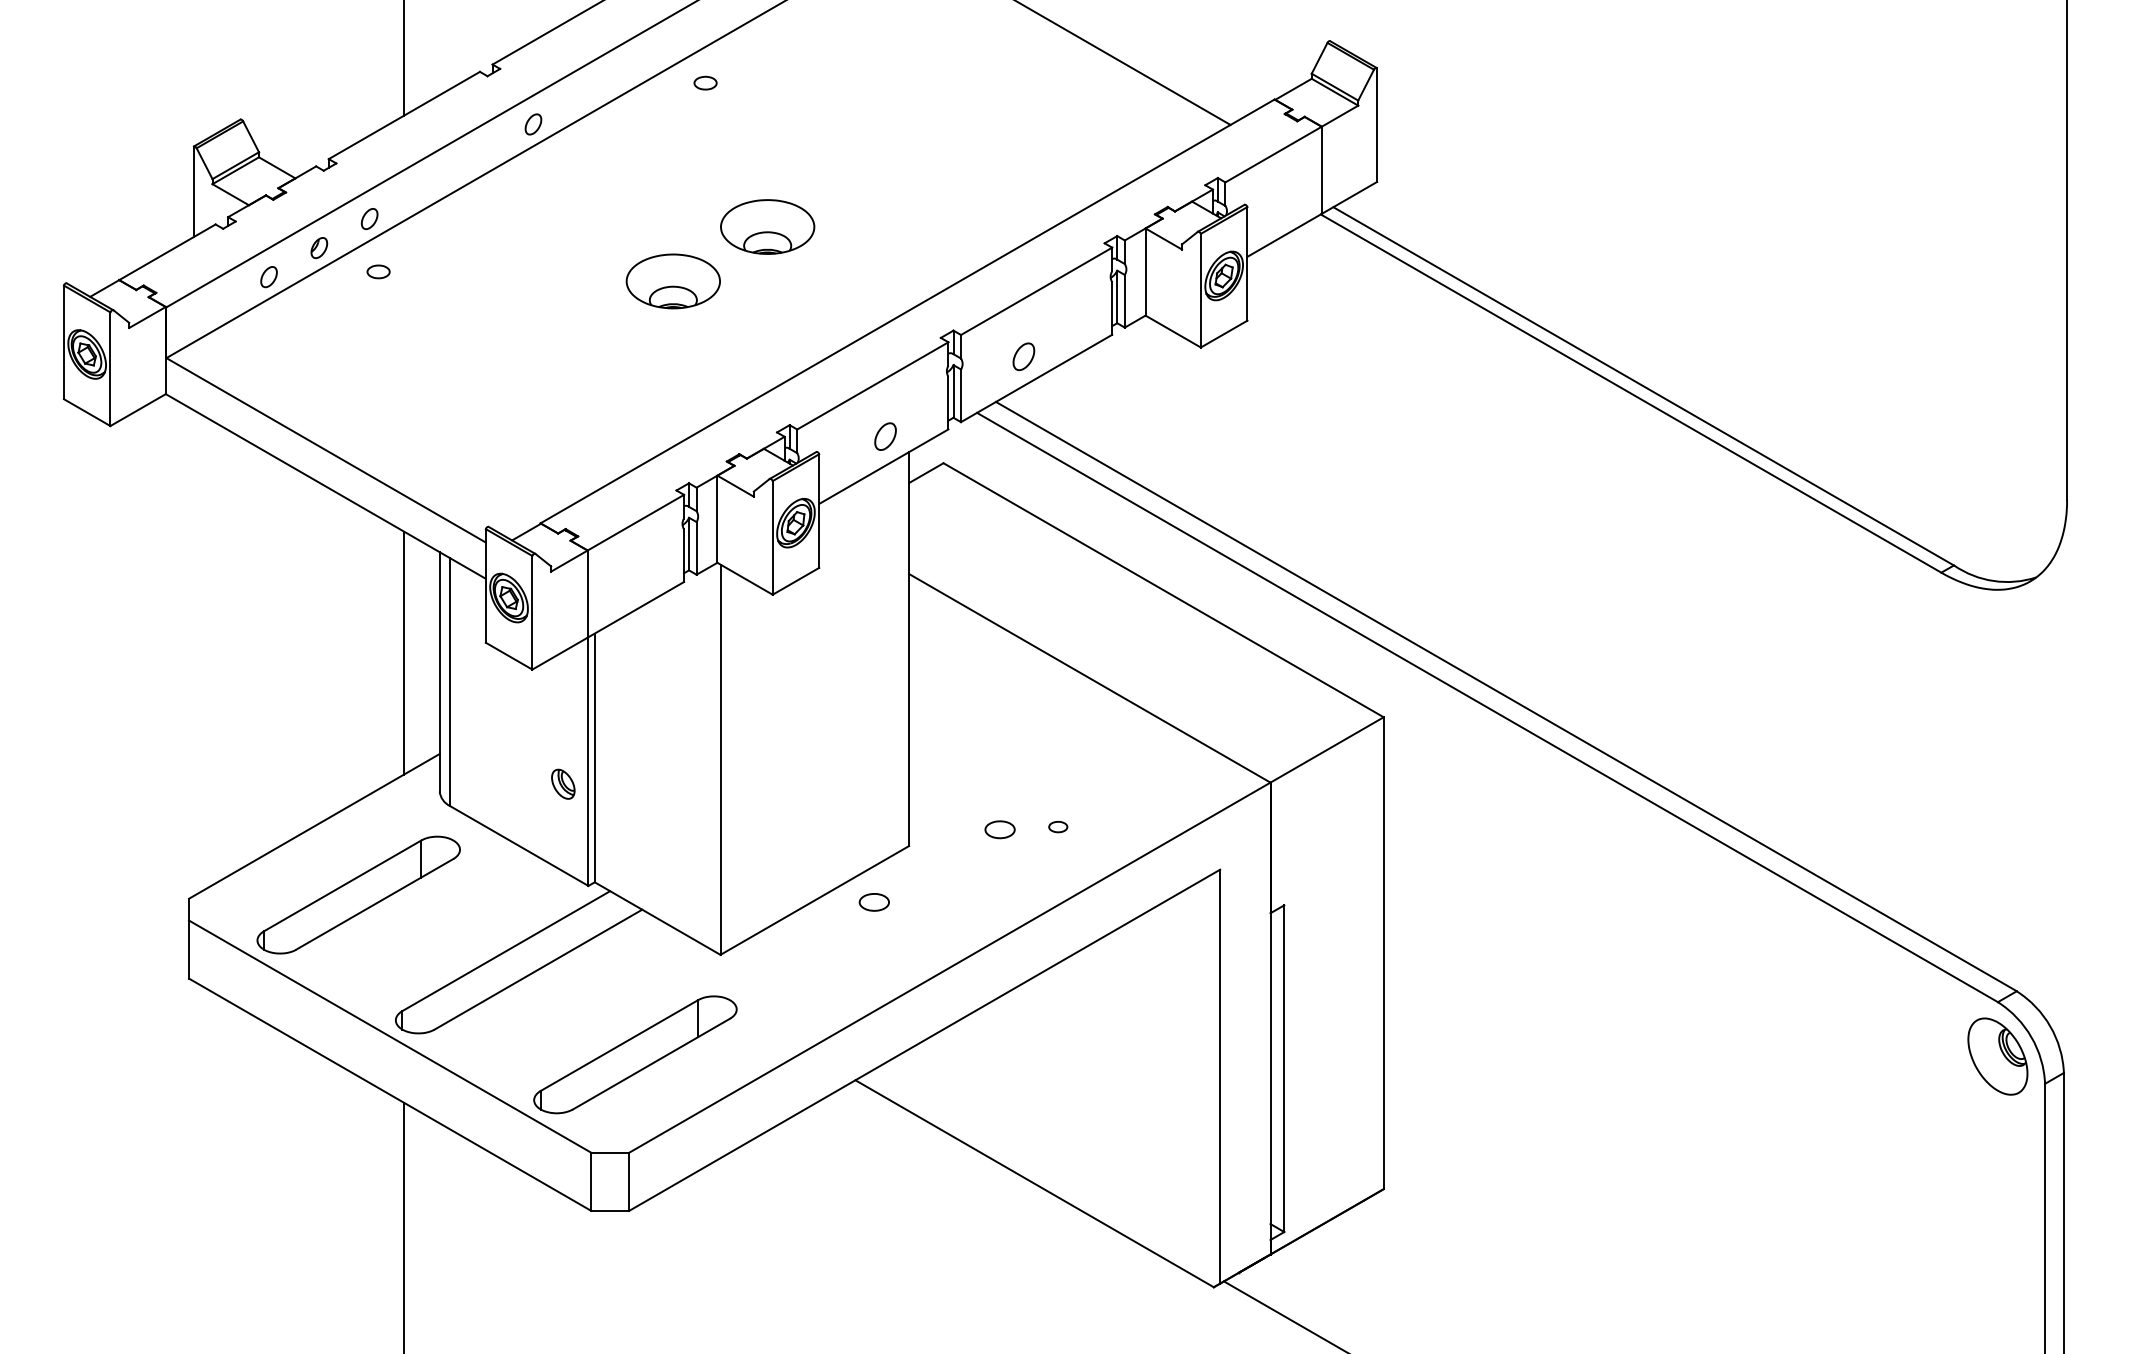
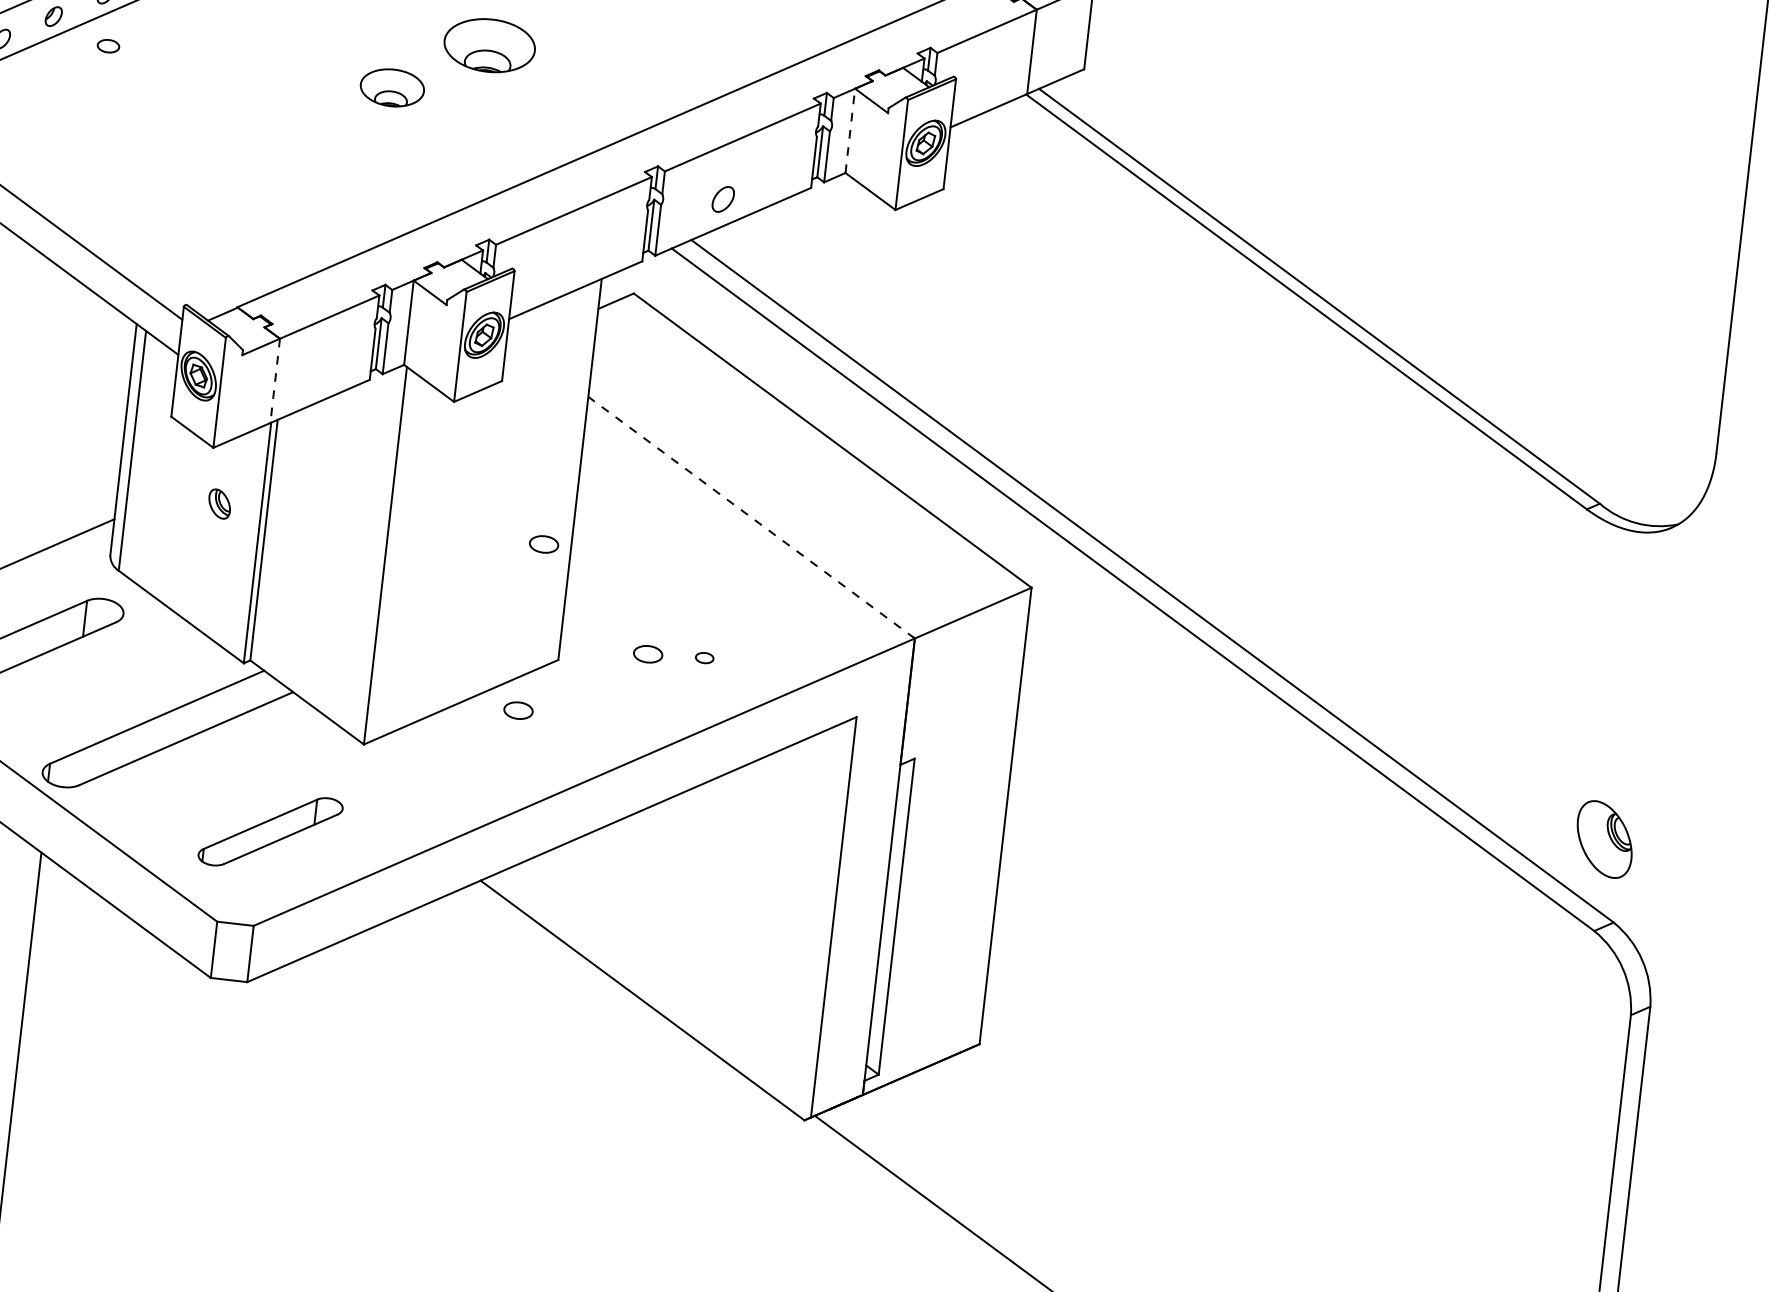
line: (1145, 272) -> (850, 131), solid -> dashed
part: (672, 281) -> (391, 87), size x0.7
part: (885, 436) -> (580, 261), removed
line: (587, 594) -> (274, 381), solid -> dashed
line: (403, 652) -> (90, 417), removed
line: (1089, 678) -> (751, 517), solid -> dashed
part: (880, 729) -> (543, 544), added
part: (563, 783) -> (219, 503), moved
part: (635, 1054) -> (270, 831), size x0.7
part: (1997, 1056) -> (1604, 839), moved

